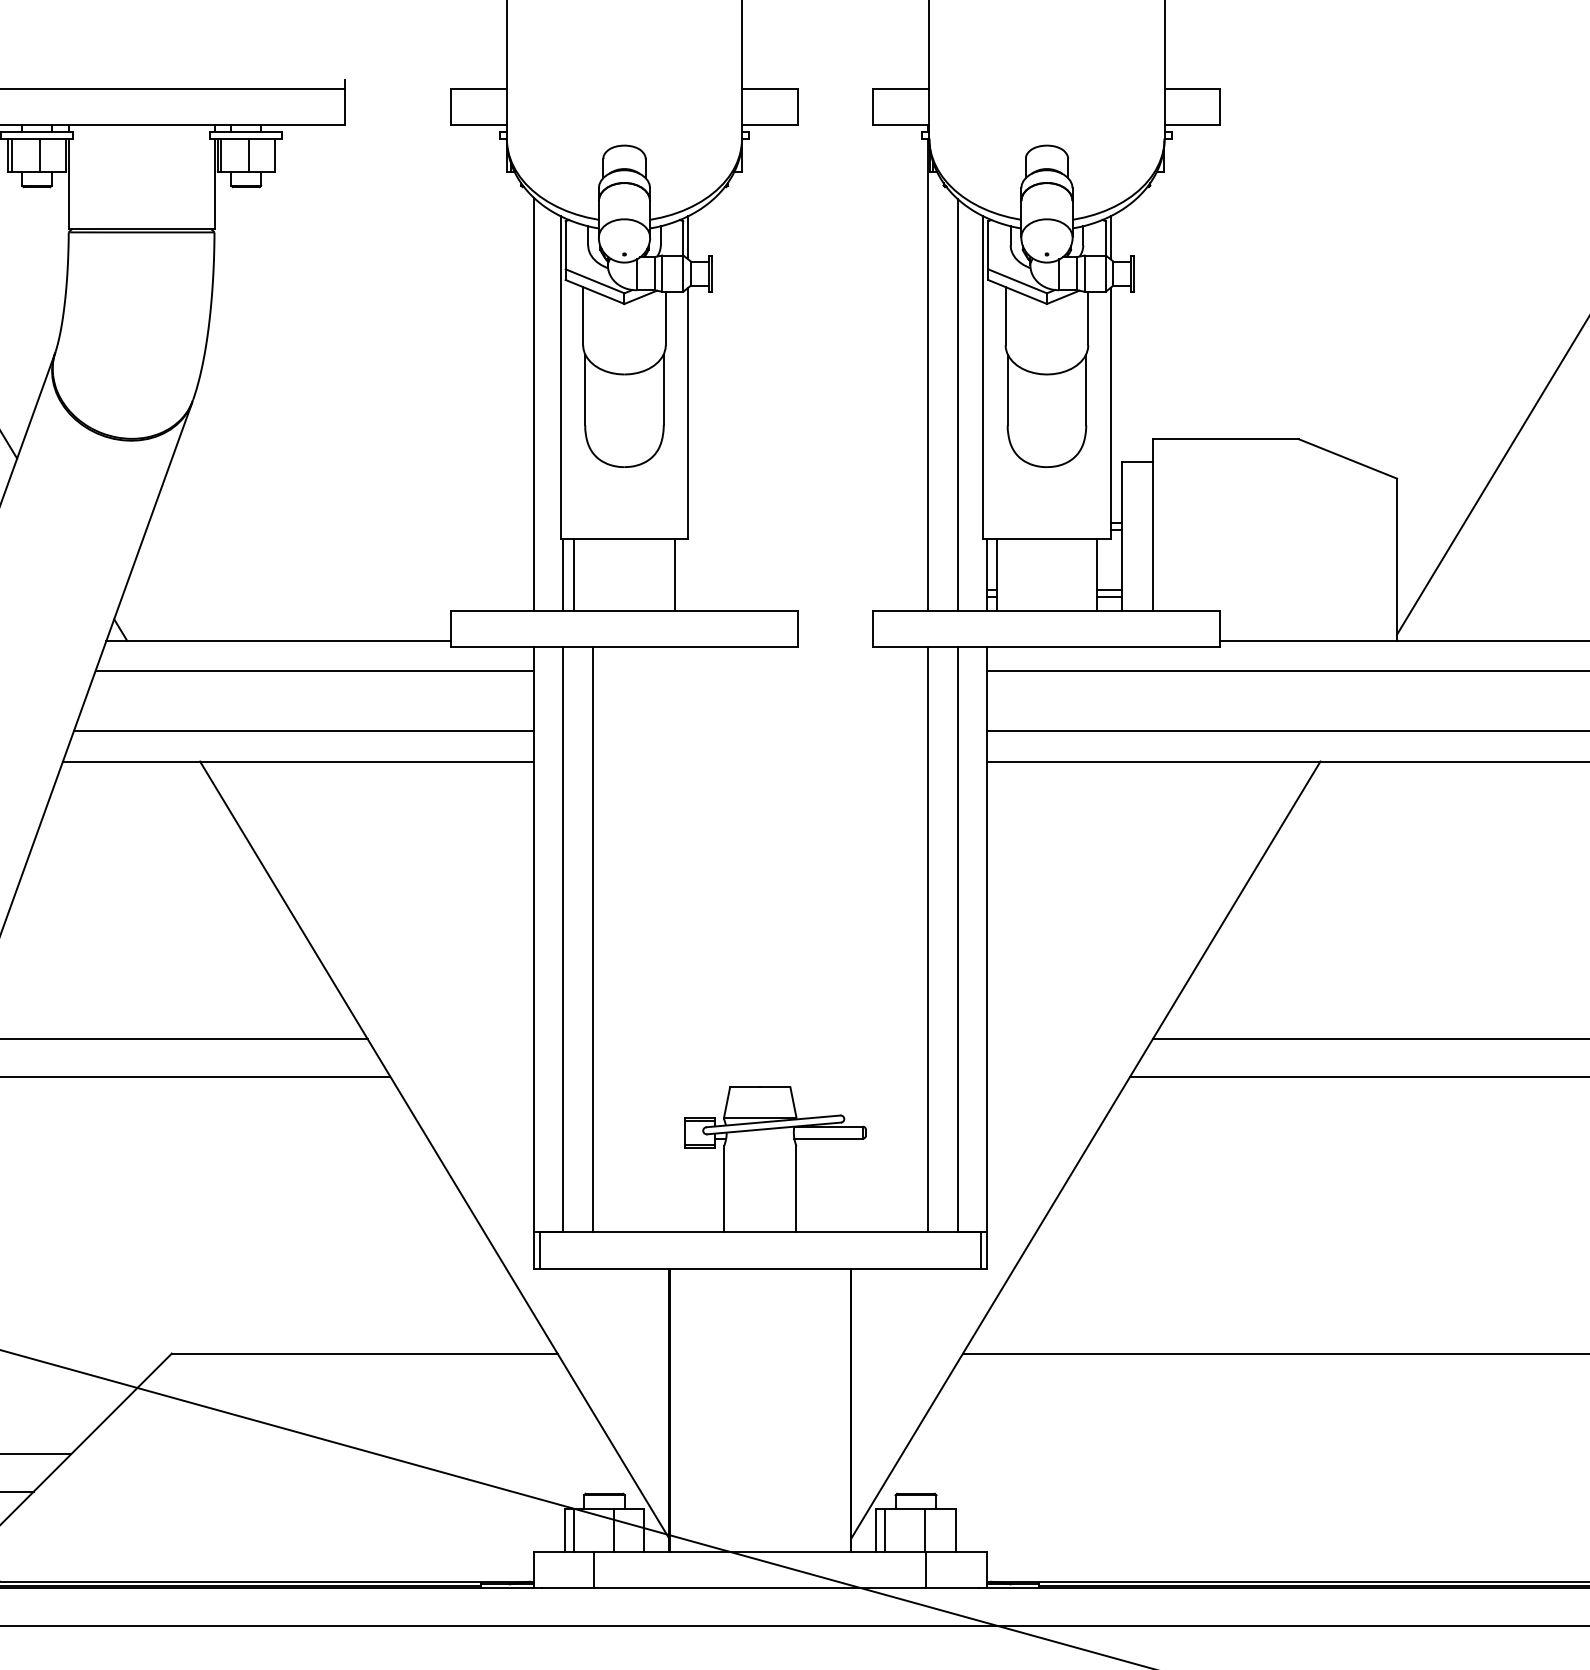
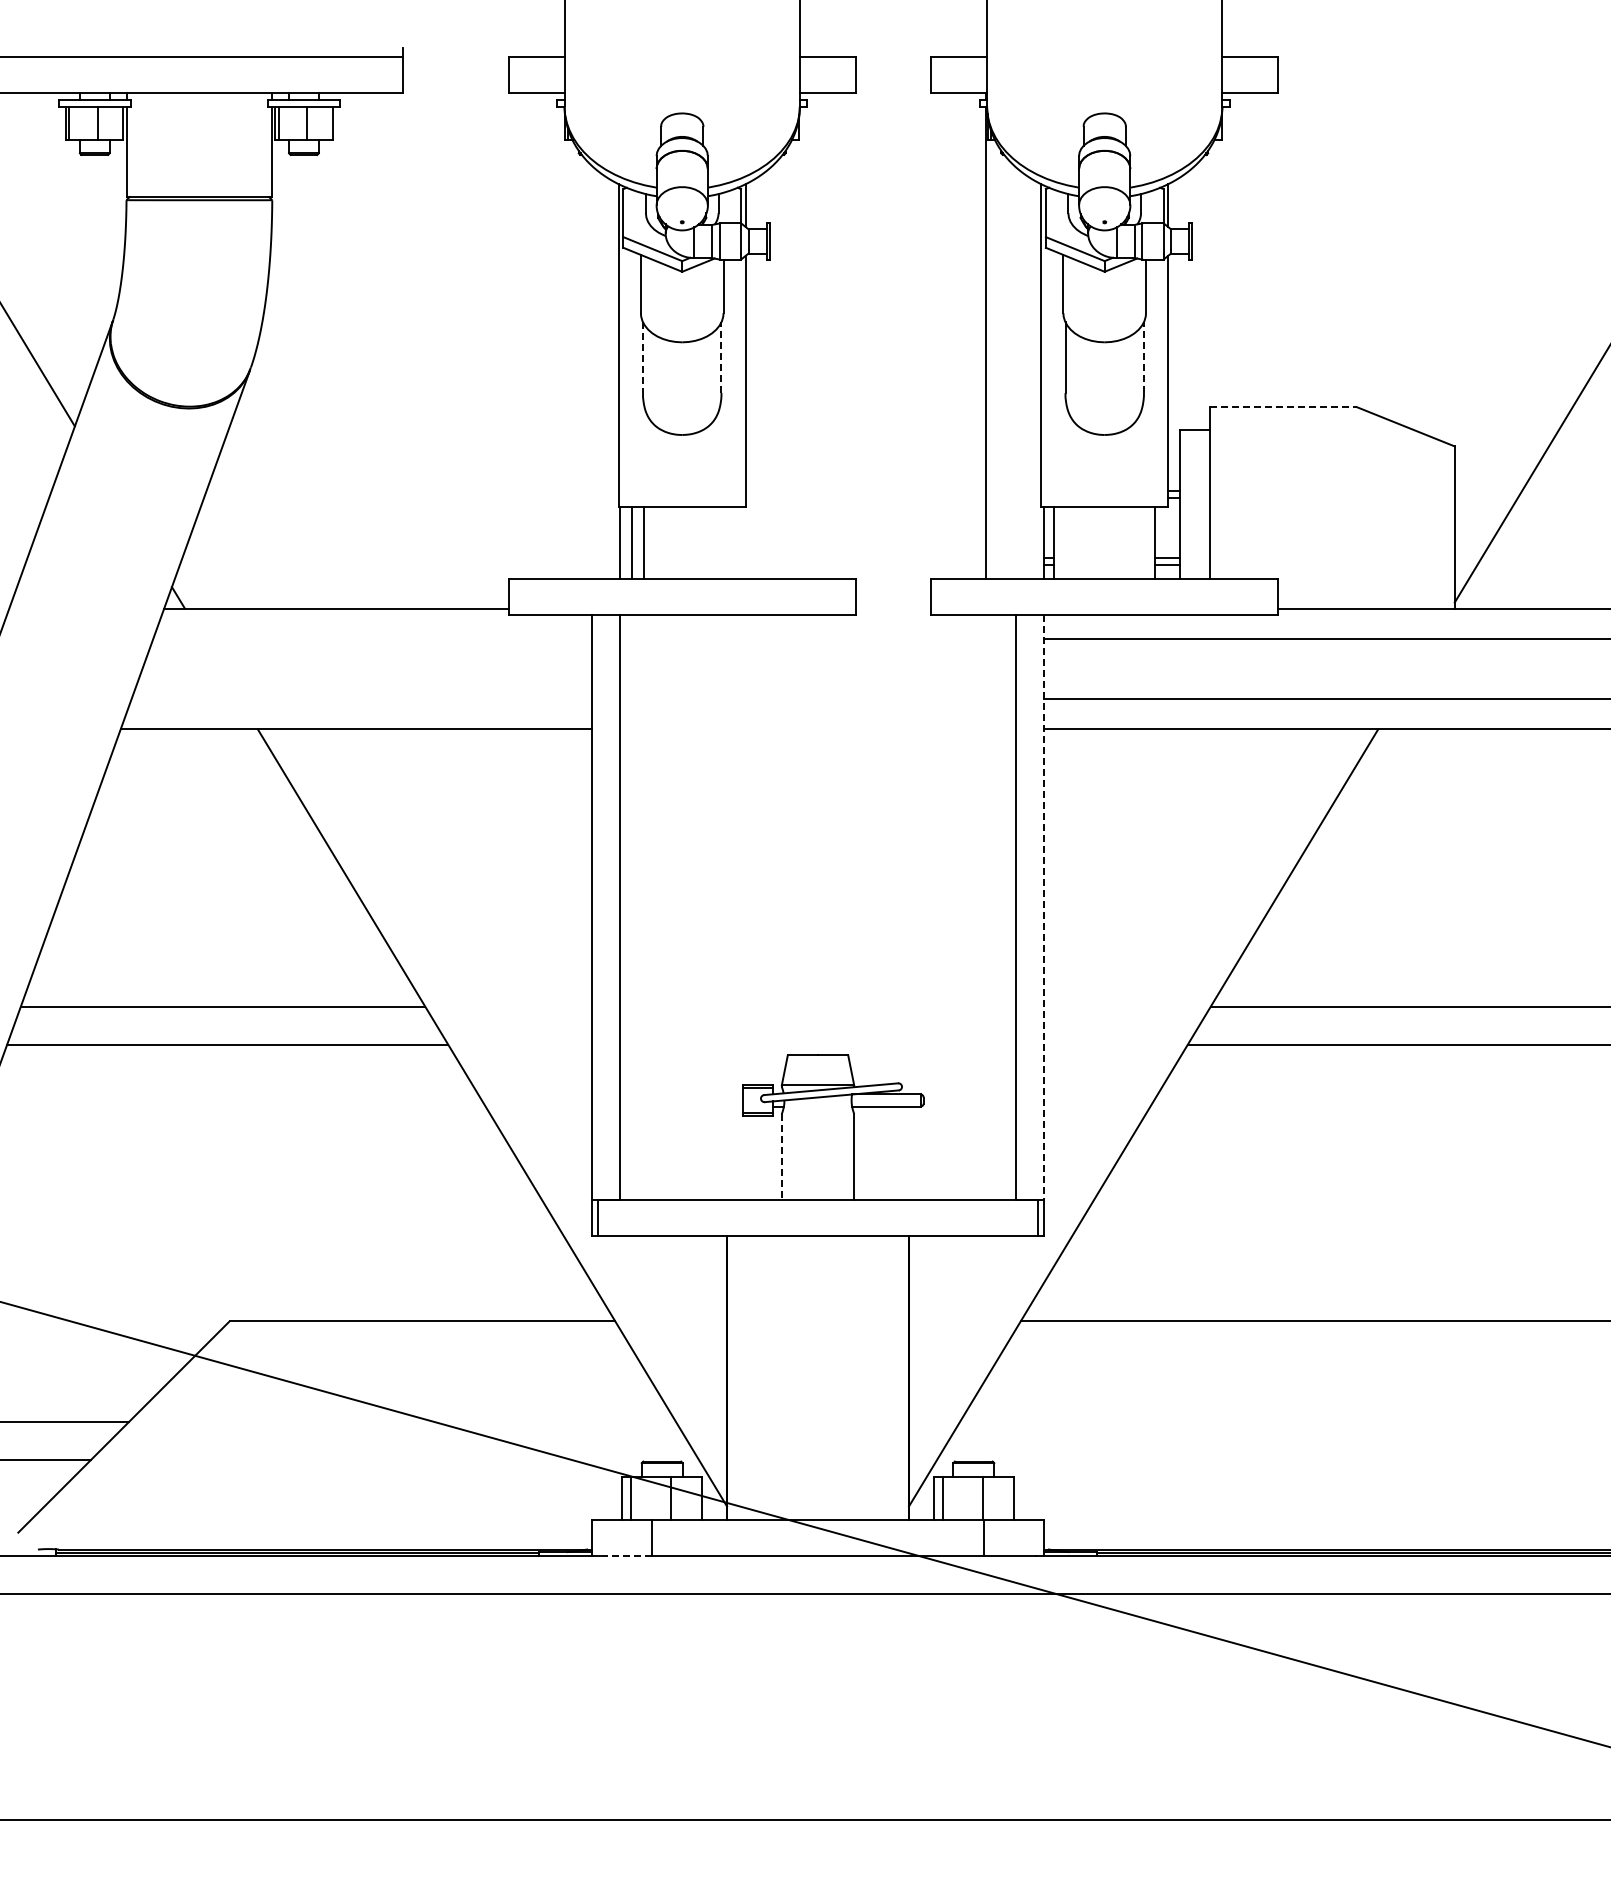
line: (663, 389) -> (721, 357), solid -> dashed
line: (1085, 389) -> (1143, 357), solid -> dashed
line: (585, 390) -> (643, 358), solid -> dashed
line: (533, 403) -> (591, 371), removed
line: (957, 404) -> (1015, 372), removed
line: (1226, 439) -> (1284, 407), solid -> dashed
line: (674, 574) -> (643, 542), moved
line: (314, 670) -> (372, 638), removed
line: (303, 731) -> (361, 699), removed
line: (592, 939) -> (650, 907), removed
line: (927, 939) -> (985, 907), removed
line: (986, 940) -> (1044, 908), solid -> dashed
line: (723, 1189) -> (781, 1157), solid -> dashed
line: (567, 1588) -> (625, 1556), solid -> dashed

